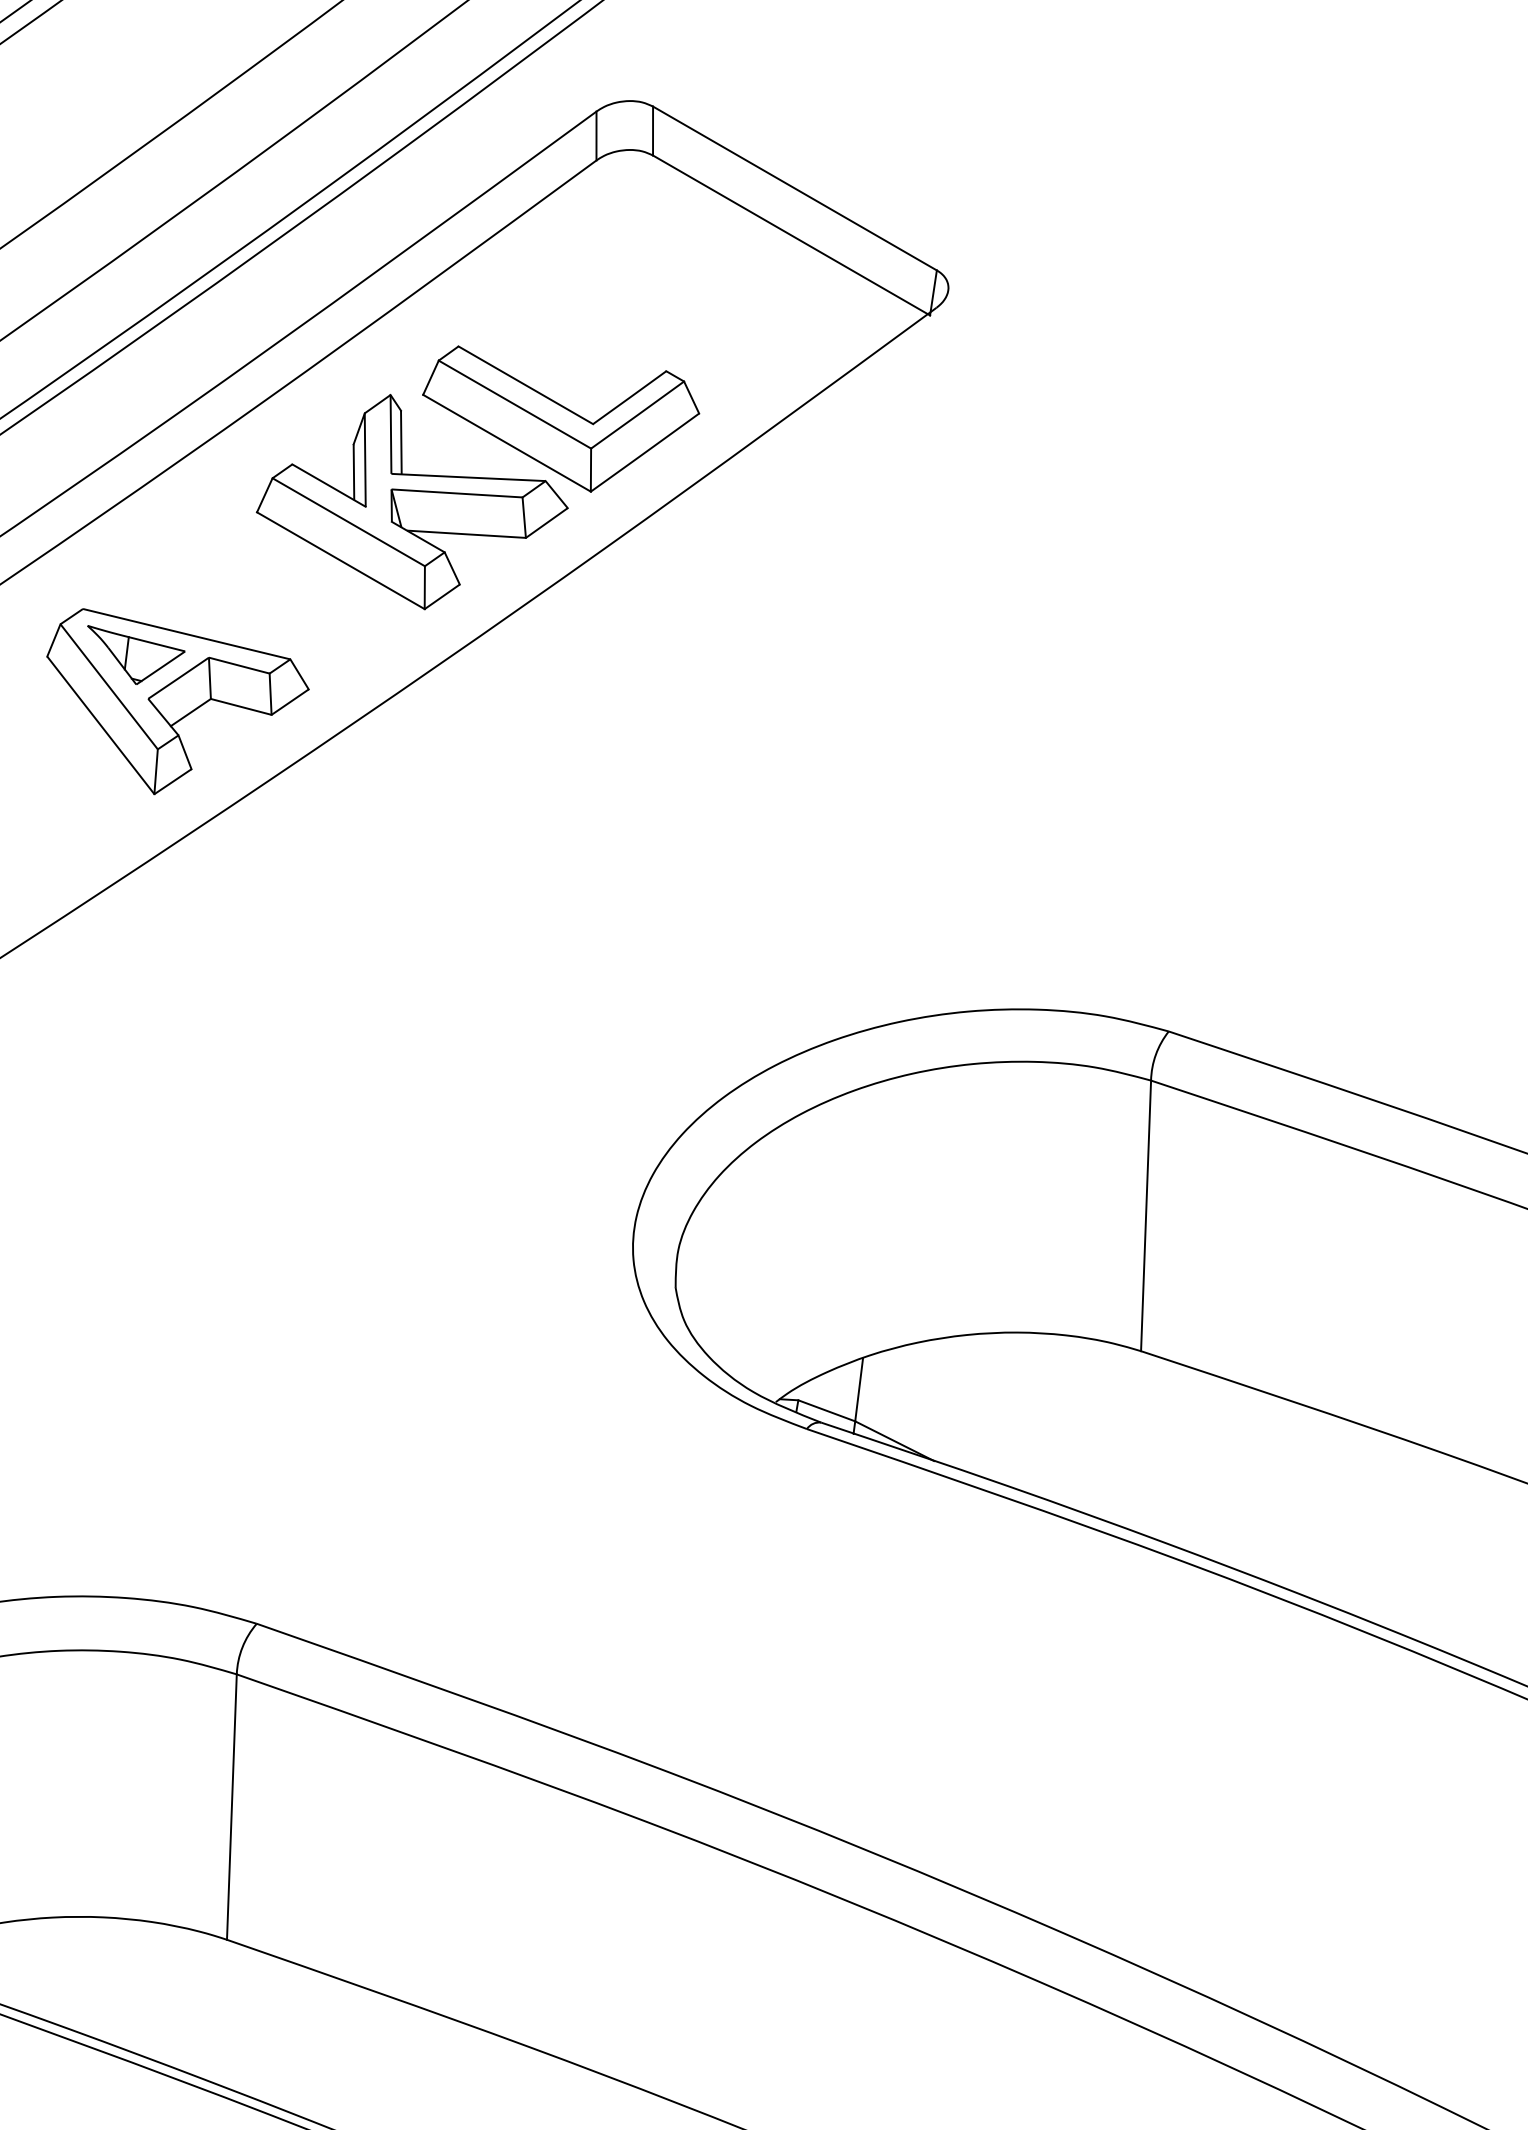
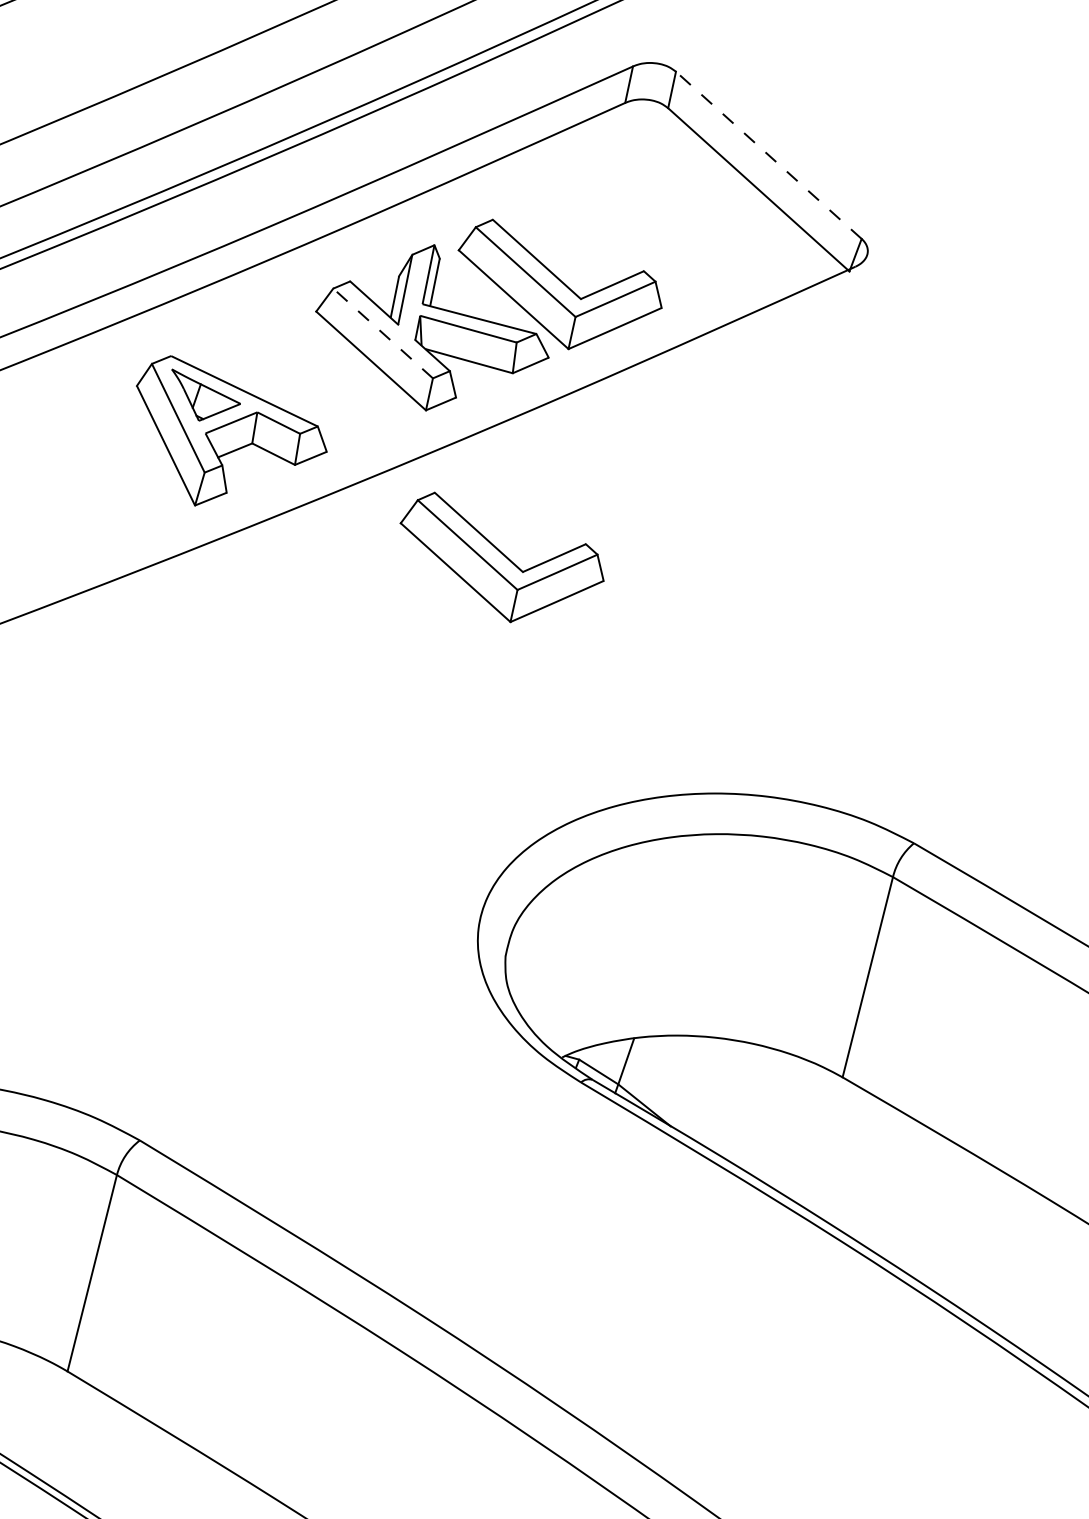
line: (794, 188) -> (768, 155), solid -> dashed
line: (348, 522) -> (382, 333), solid -> dashed
part: (561, 784) -> (500, 562), added

